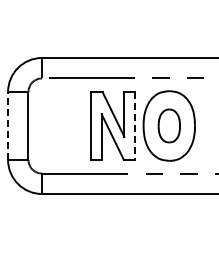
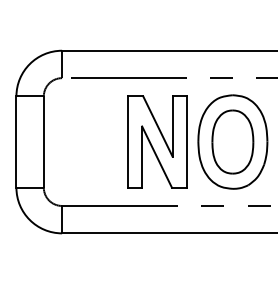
line: (8, 125) -> (16, 141), dashed -> solid
part: (169, 125) -> (233, 141), size x1.43
line: (134, 126) -> (186, 142), dashed -> solid

